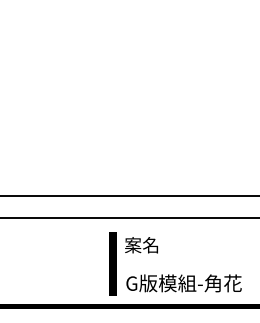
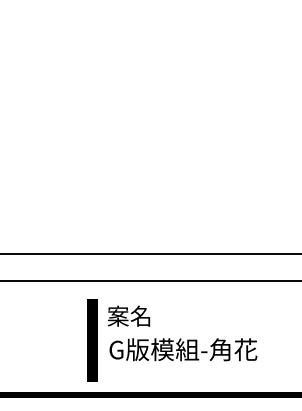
text: (183, 283) -> (182, 349), moved

